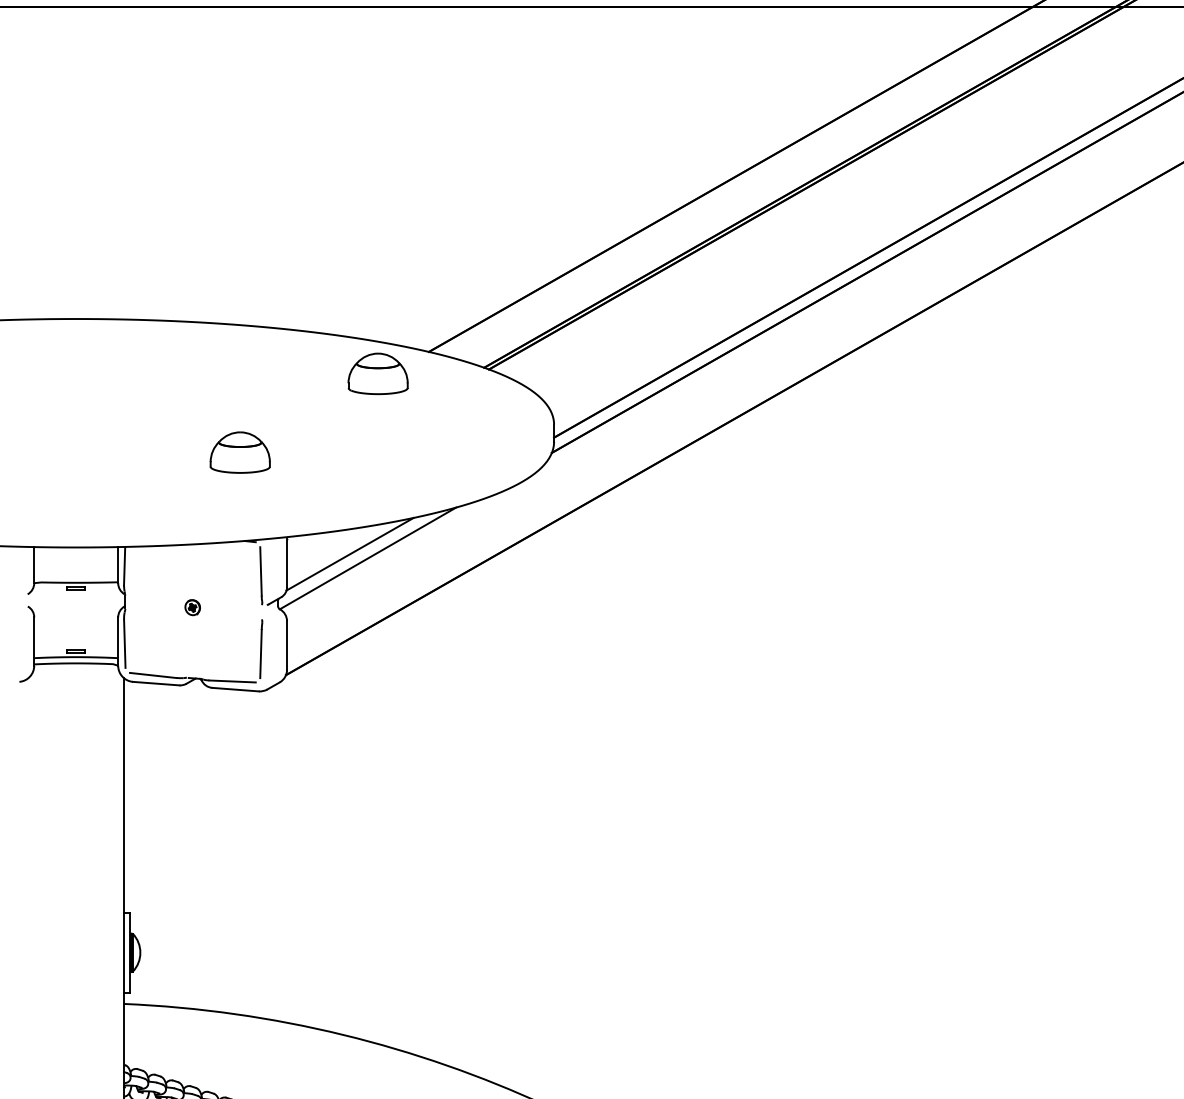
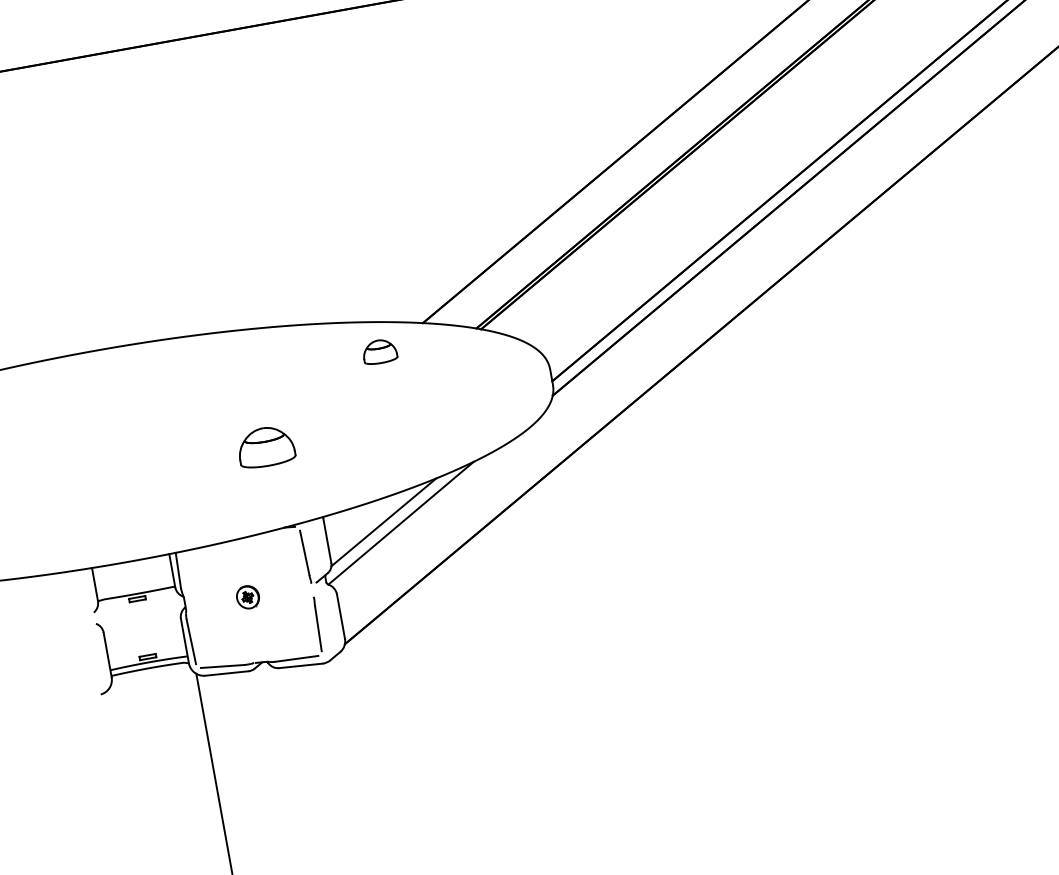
part: (377, 373) -> (379, 351), size x0.6
part: (192, 607) -> (247, 597), size x1.6

